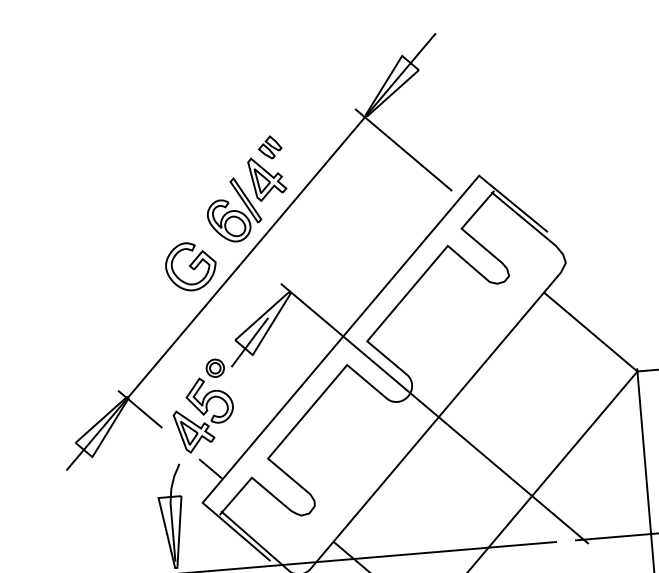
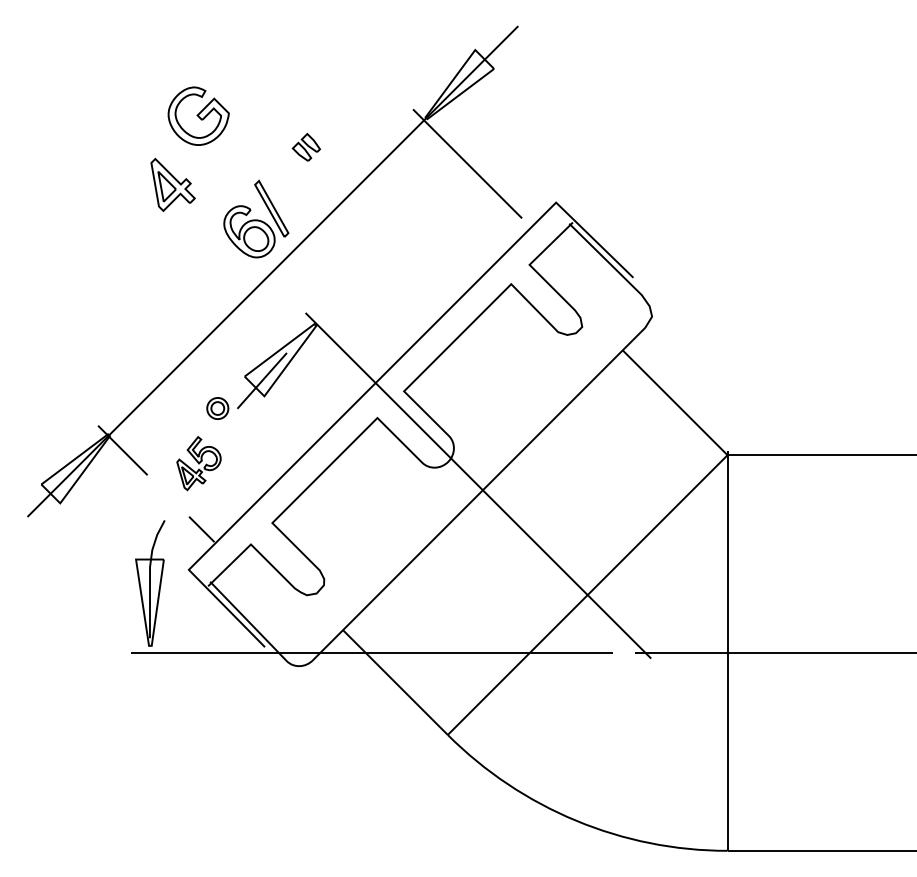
part: (266, 178) -> (172, 184), moved
part: (190, 266) -> (198, 115), moved
part: (203, 414) -> (198, 463), size x0.6

